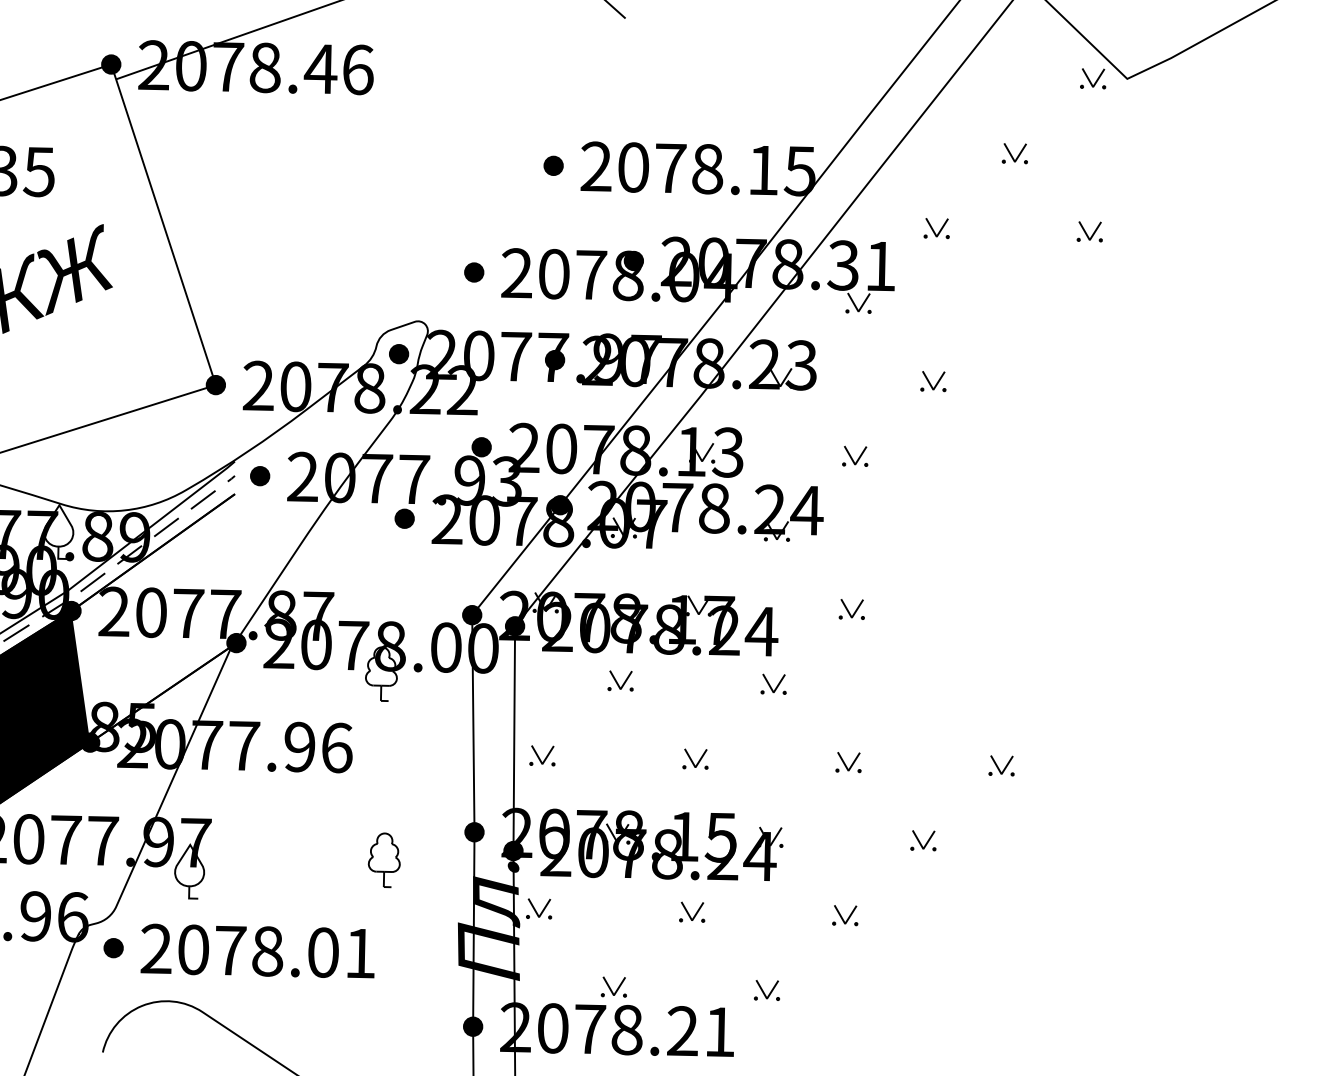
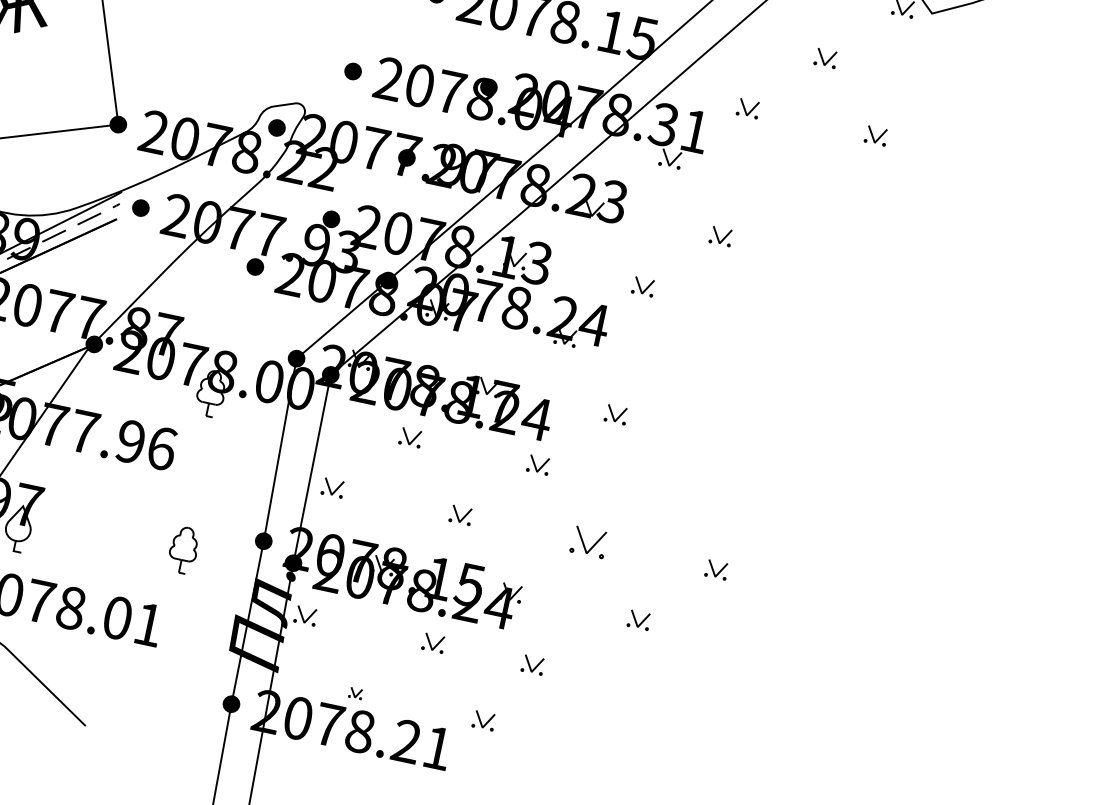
part: (848, 762) -> (588, 542), size x1.6
part: (845, 915) -> (533, 665), moved
part: (613, 986) -> (355, 692), size x0.6

